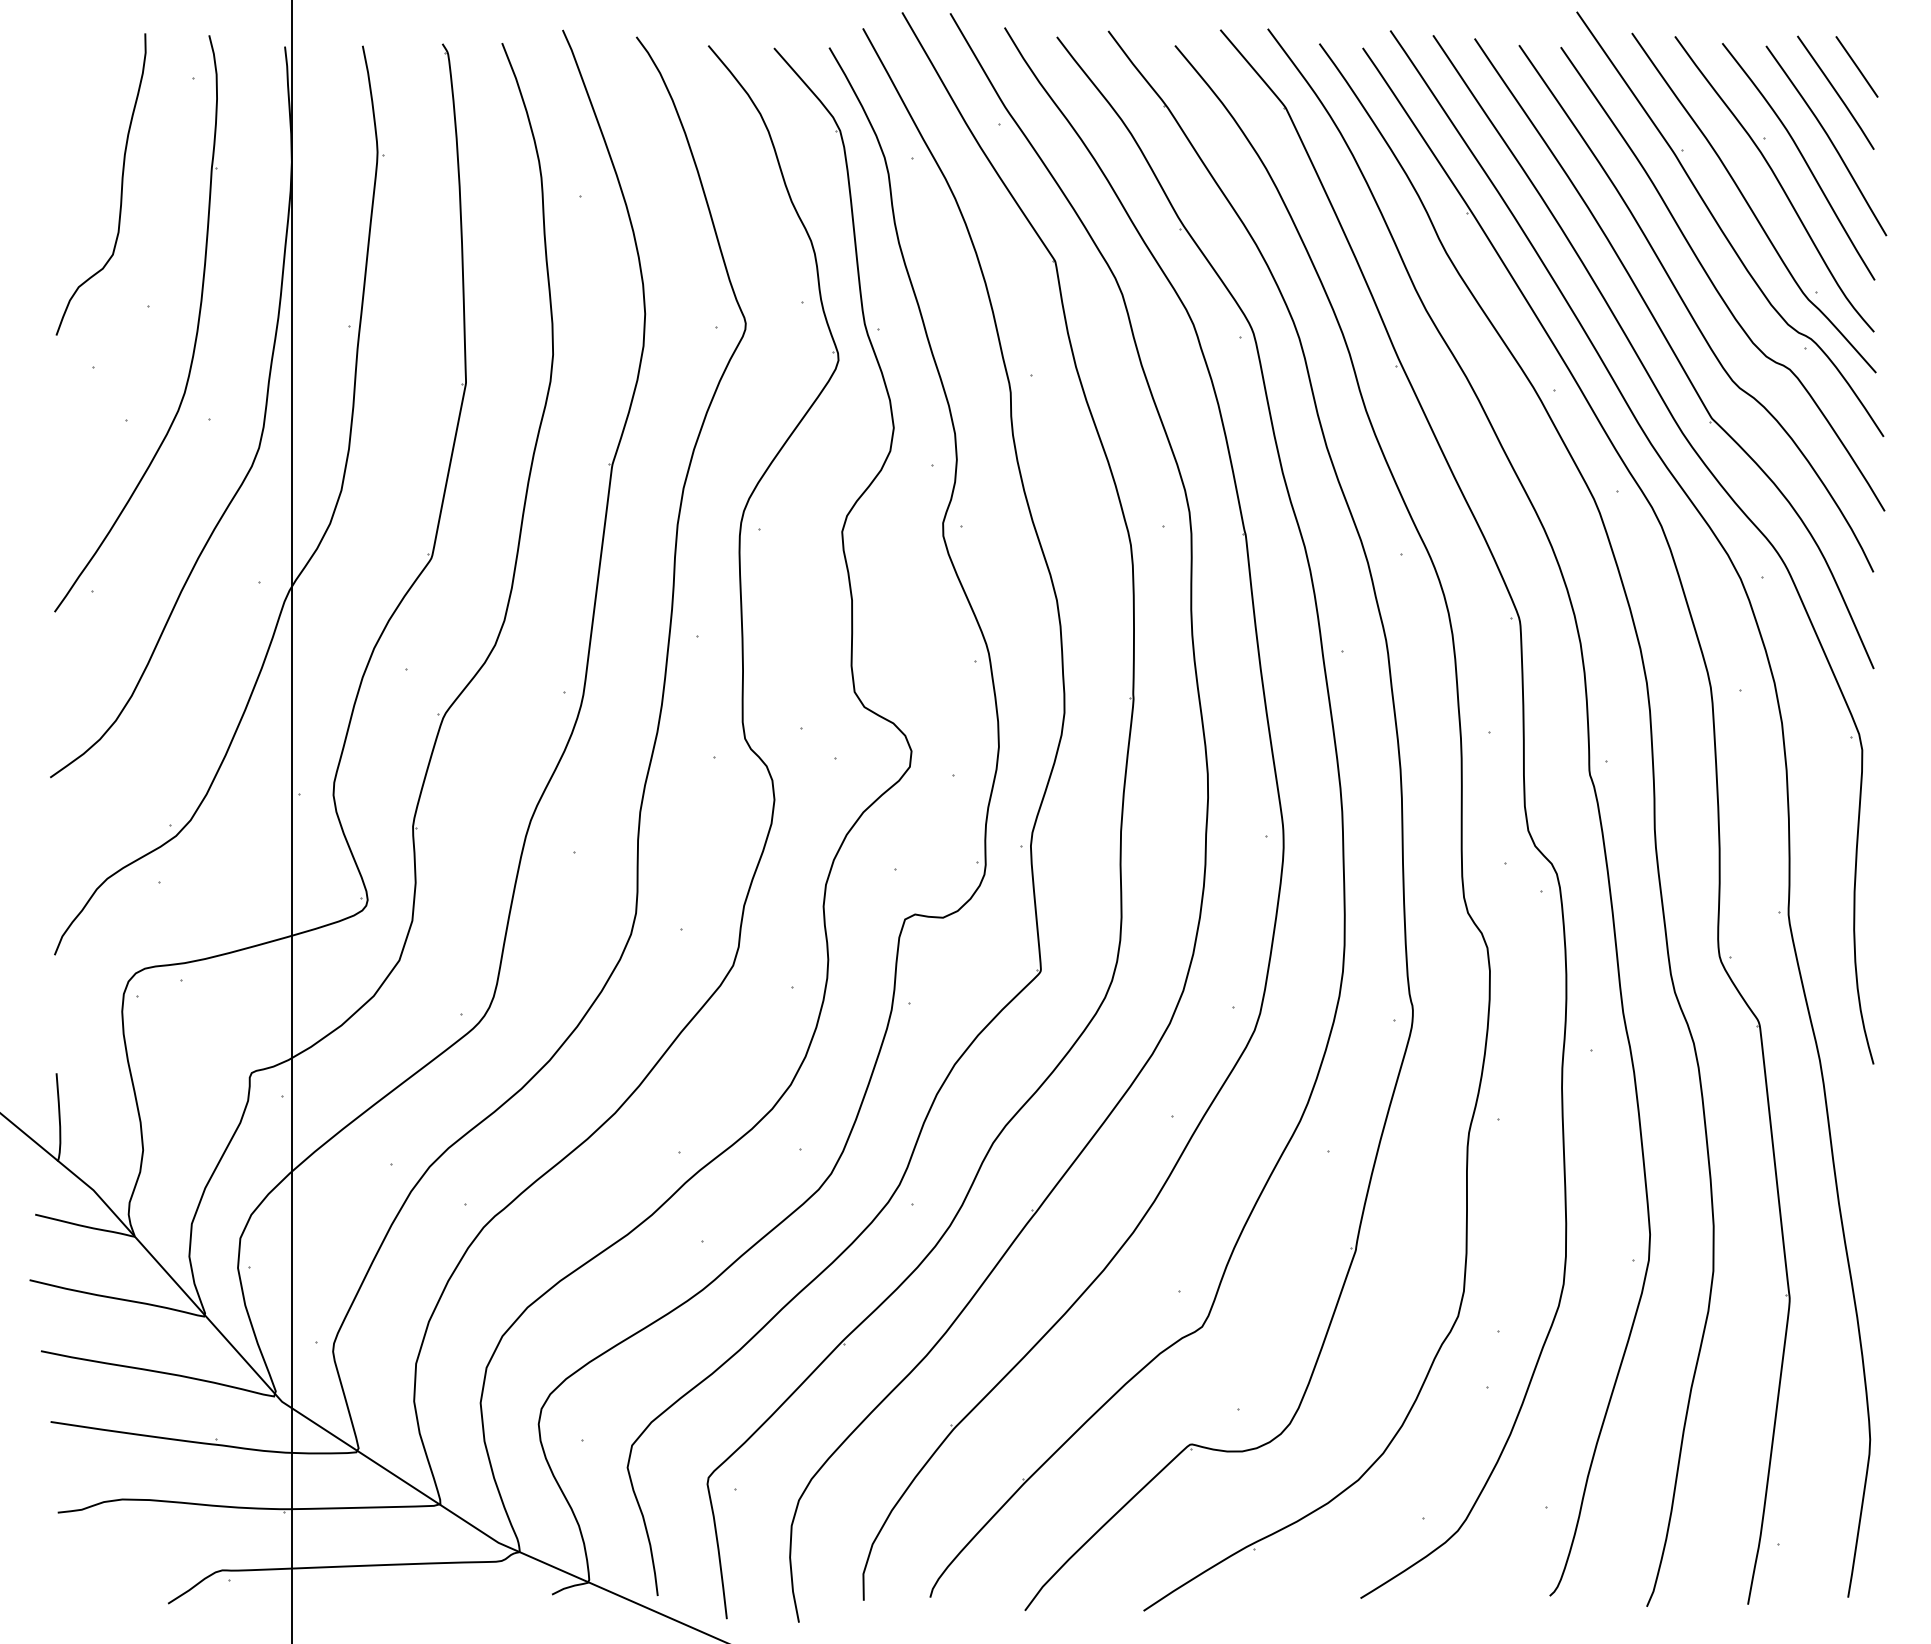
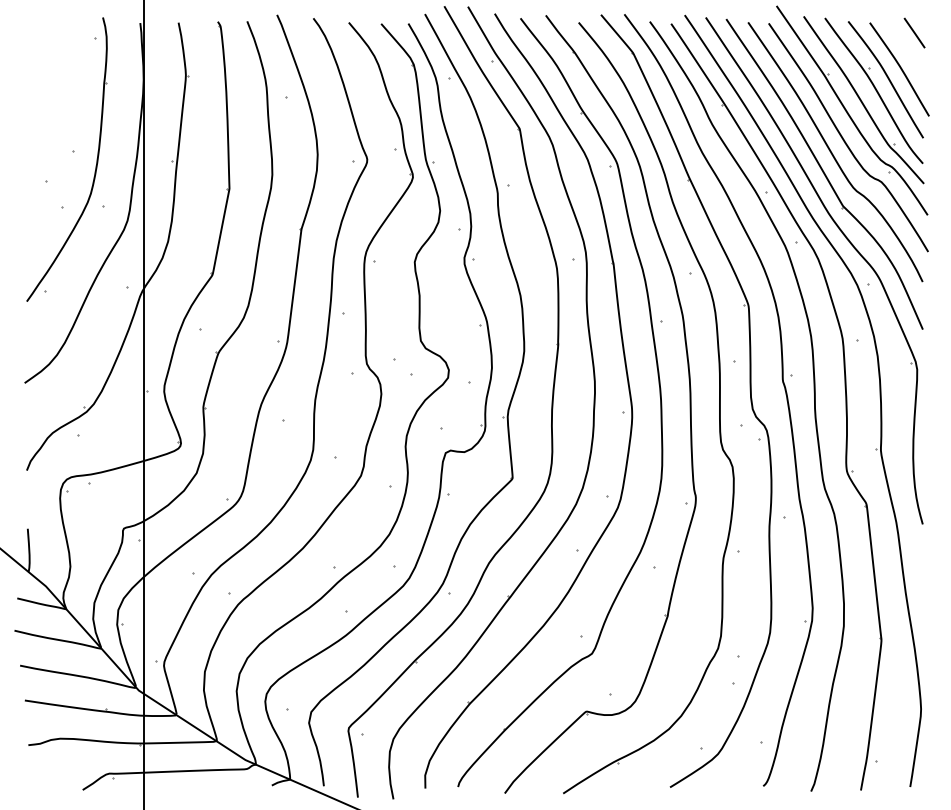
line: (1834, 92) -> (903, 45), removed
curve: (120, 183) -> (59, 90), removed

